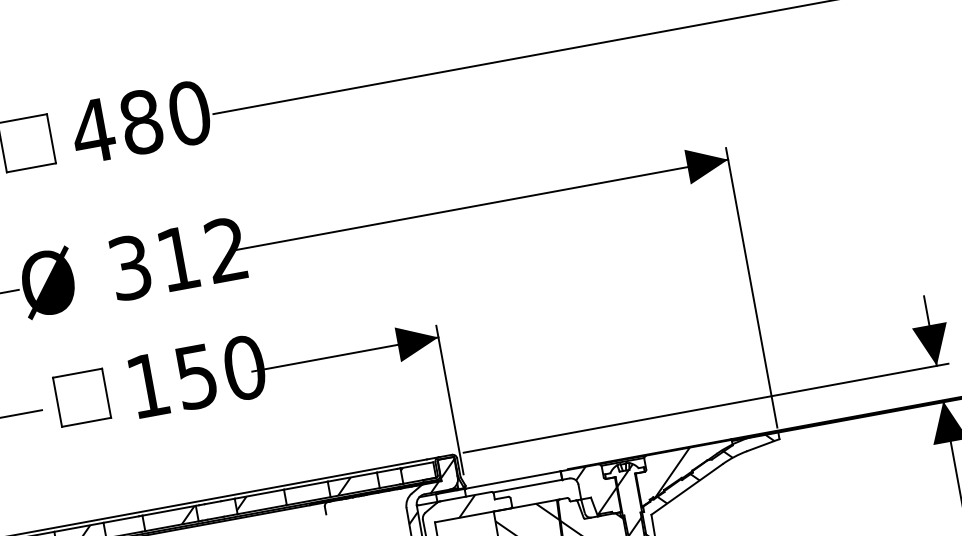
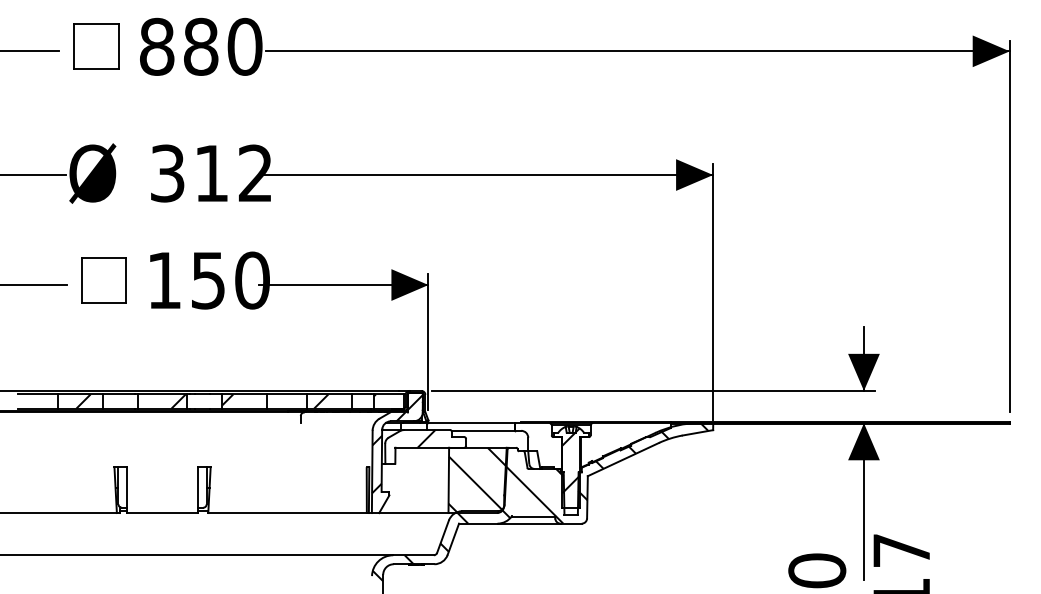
text: (92, 130) -> (156, 46), 480 -> 880
hatch: (671, 472) -> (612, 442), removed
hatch: (596, 490) -> (543, 445), removed

